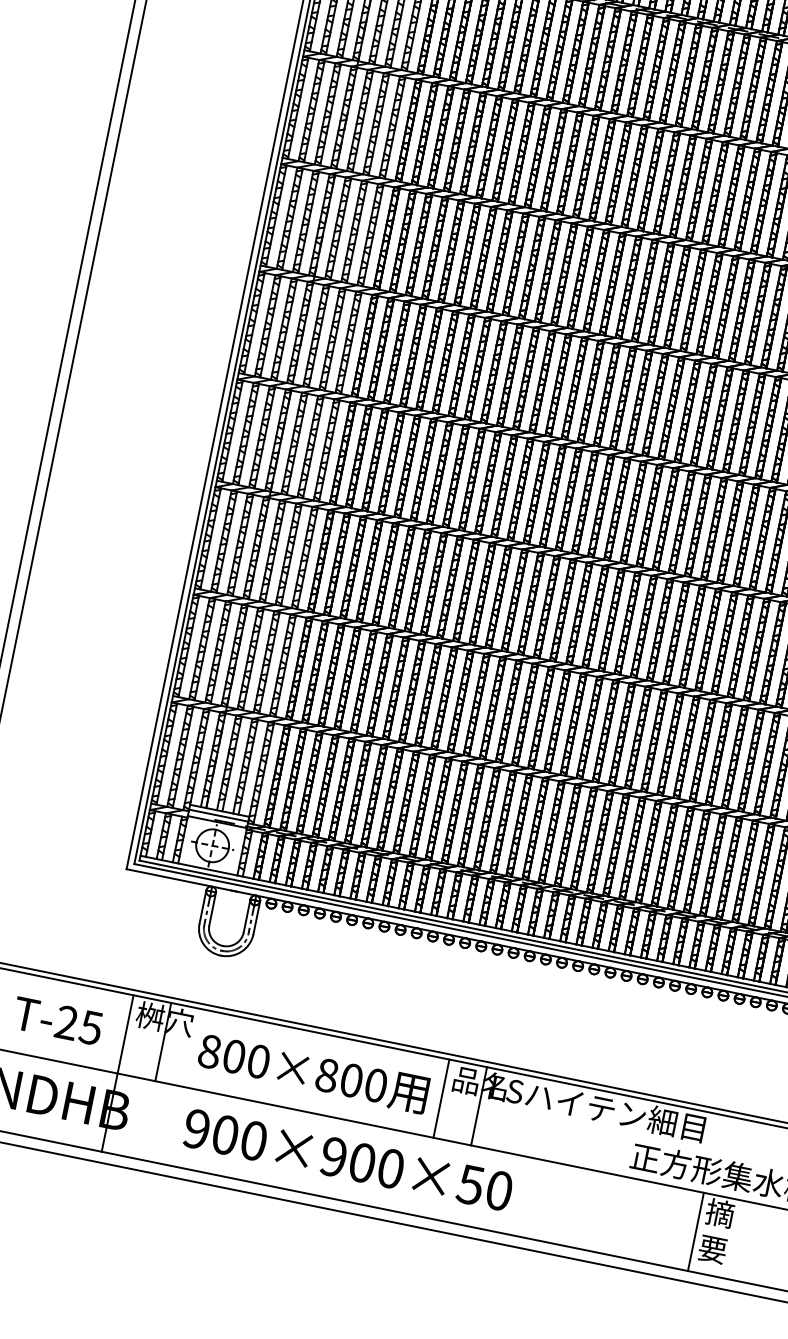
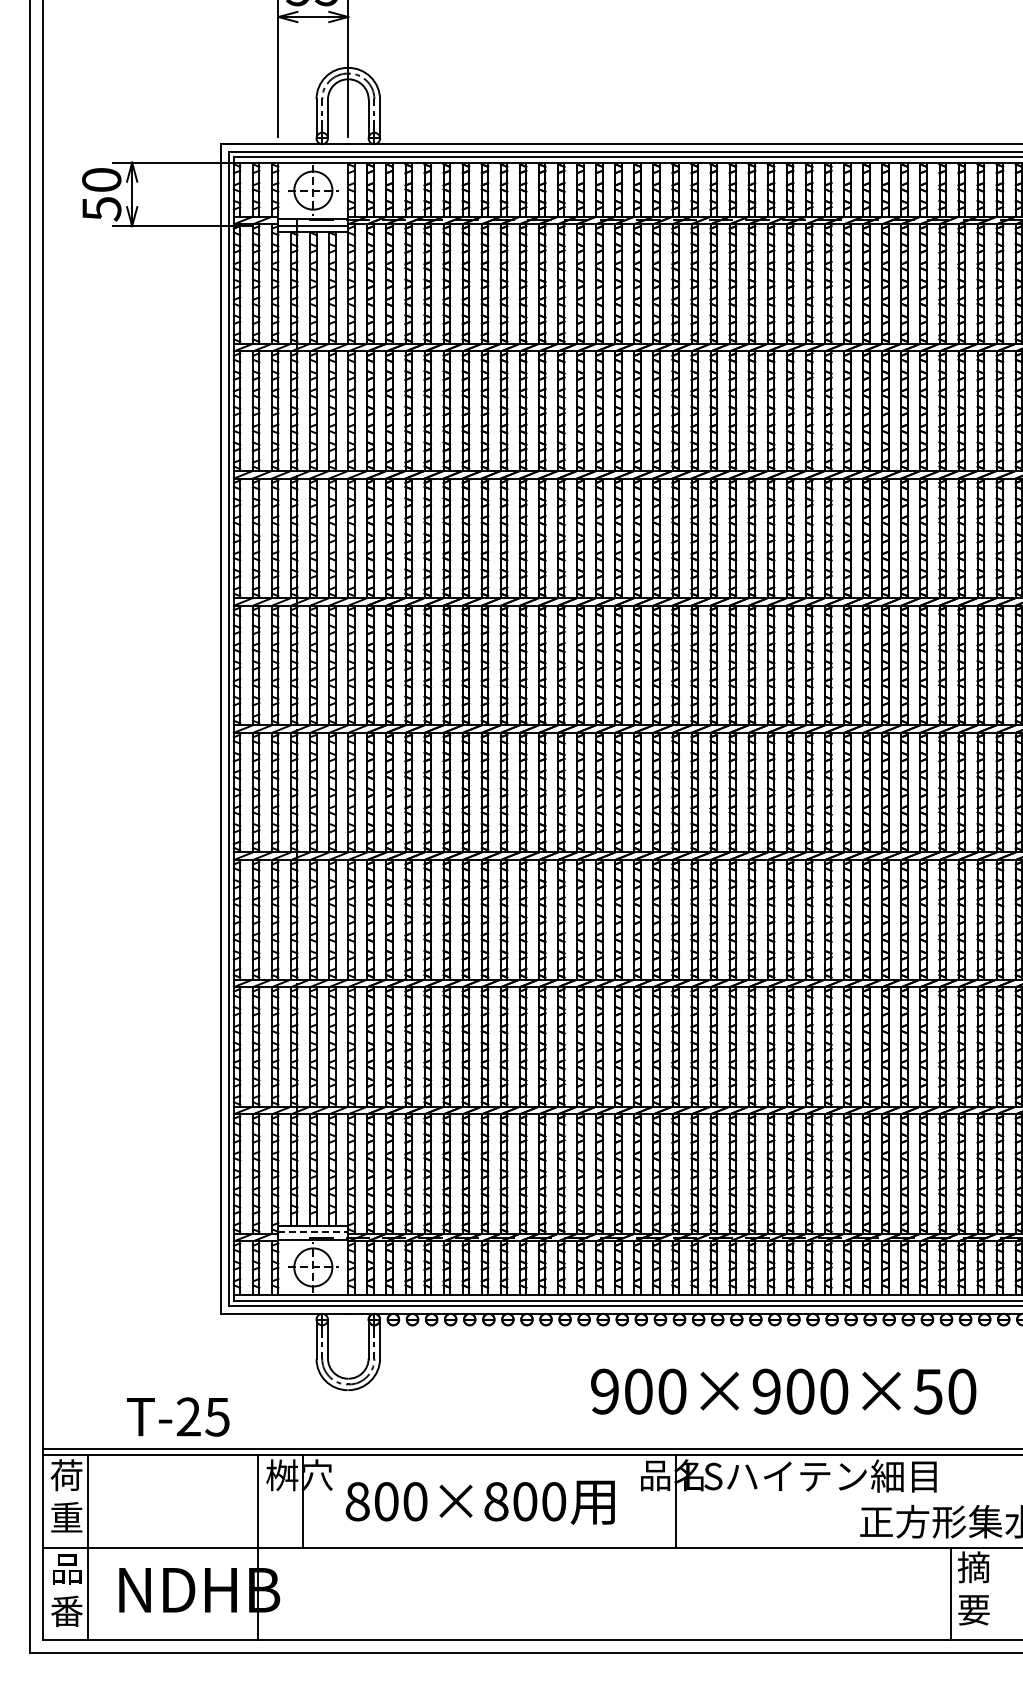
line: (218, 815) -> (313, 1231), solid -> dashed
text: (58, 1020) -> (178, 1416), moved
line: (441, 1098) -> (631, 1501), removed
text: (348, 1159) -> (783, 1391), moved

